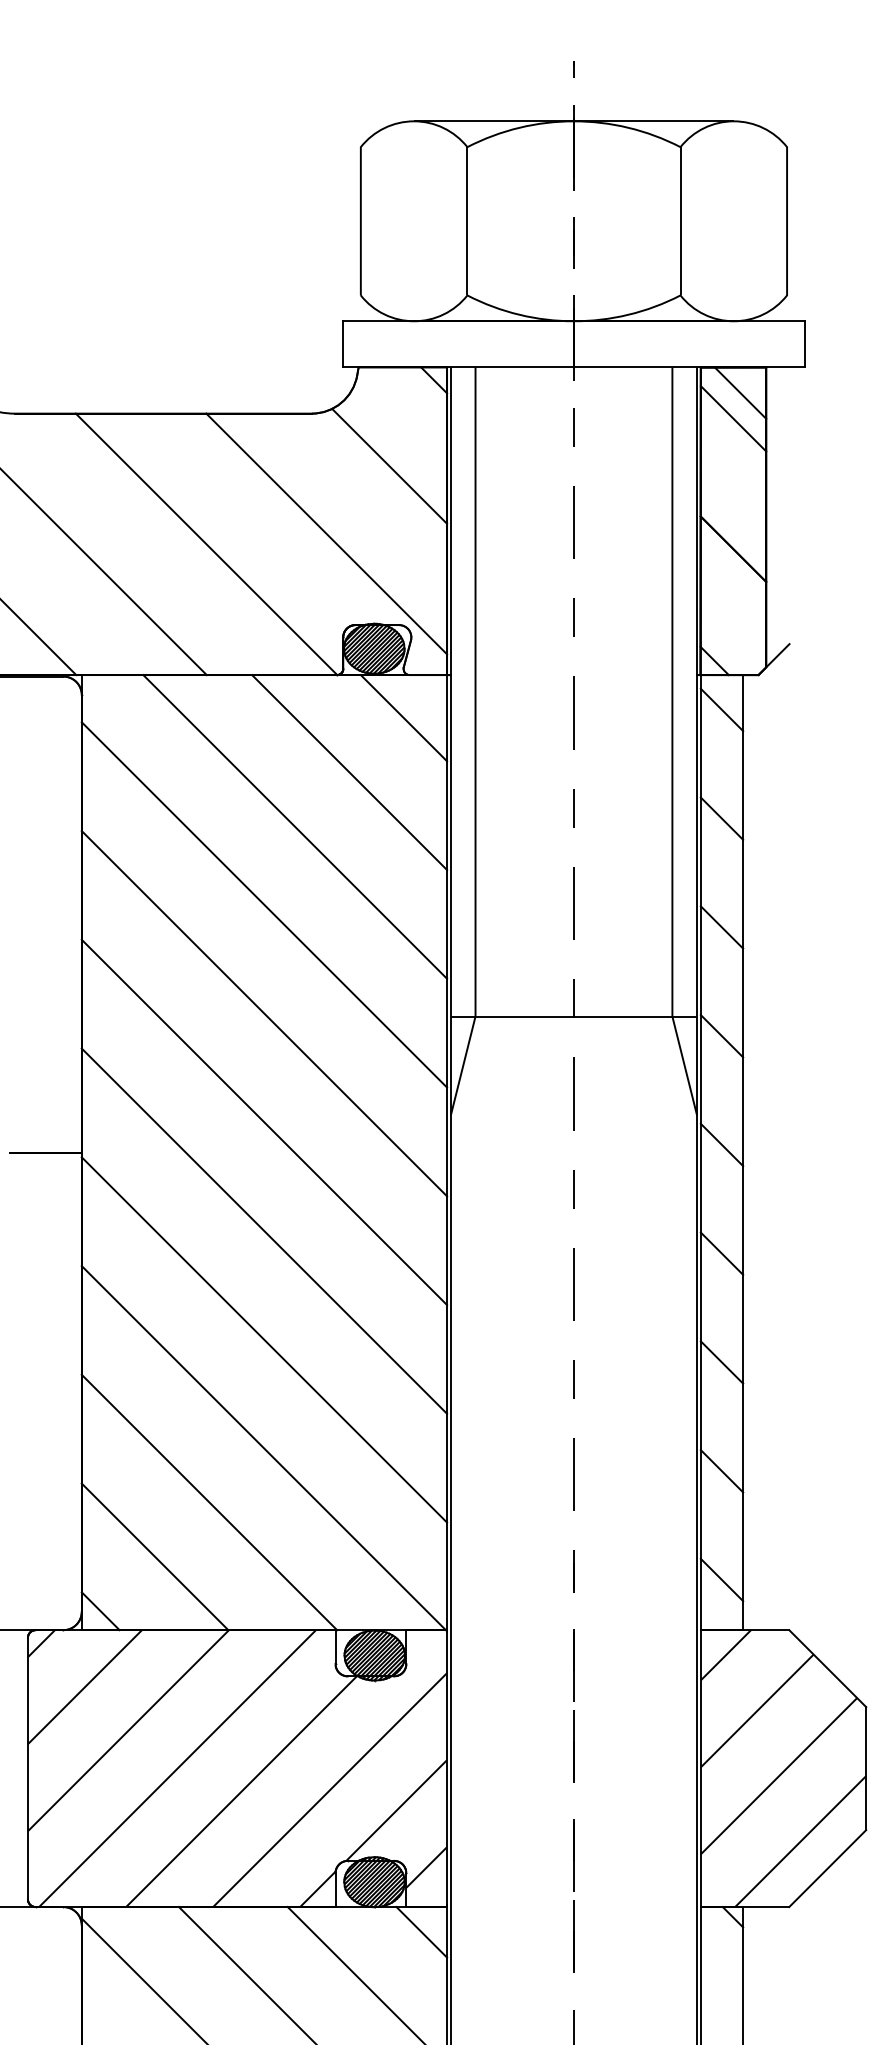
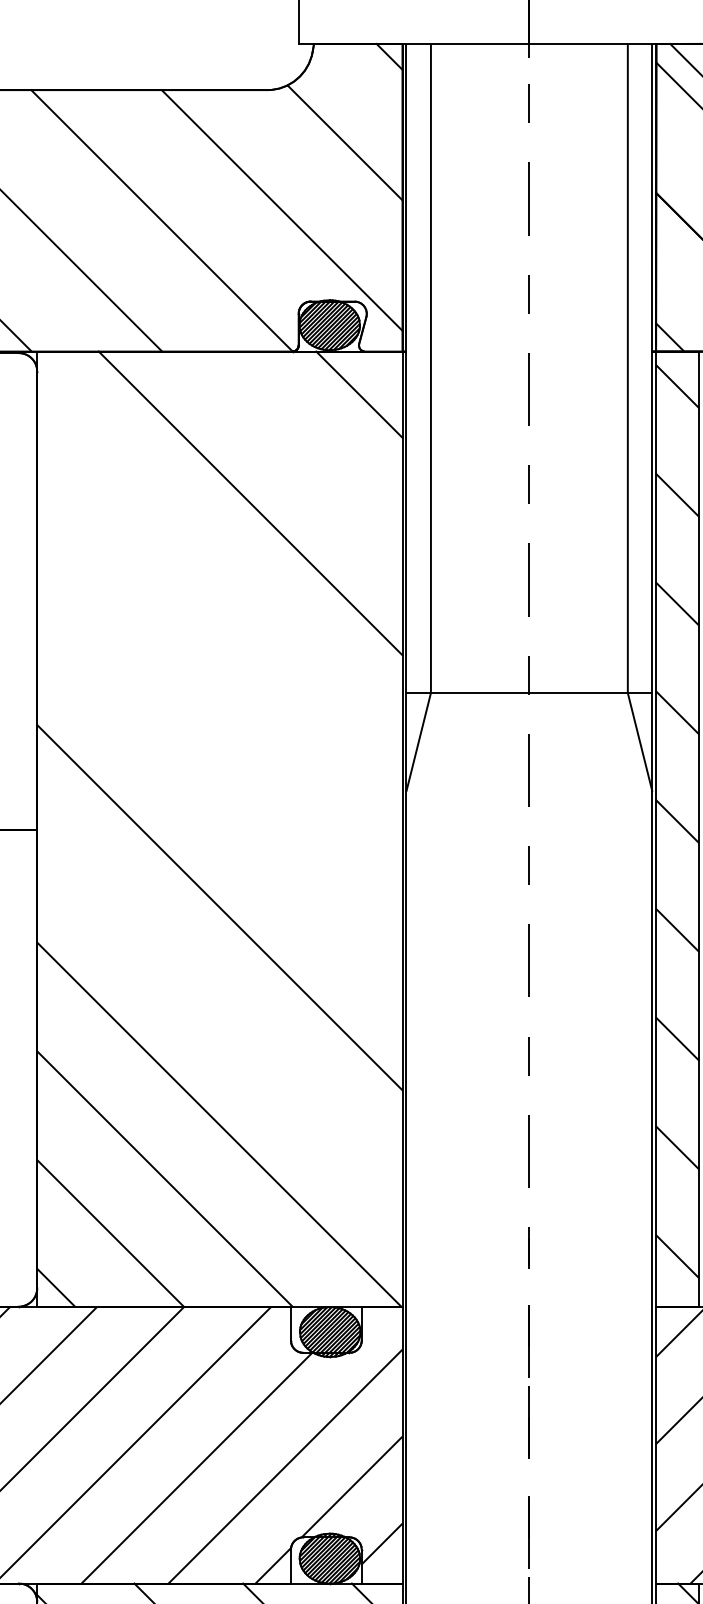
line: (349, 772) -> (304, 449), removed
line: (264, 904) -> (219, 581), removed
line: (264, 1013) -> (219, 690), removed
line: (264, 1122) -> (219, 799), removed
line: (264, 1339) -> (219, 1016), removed

